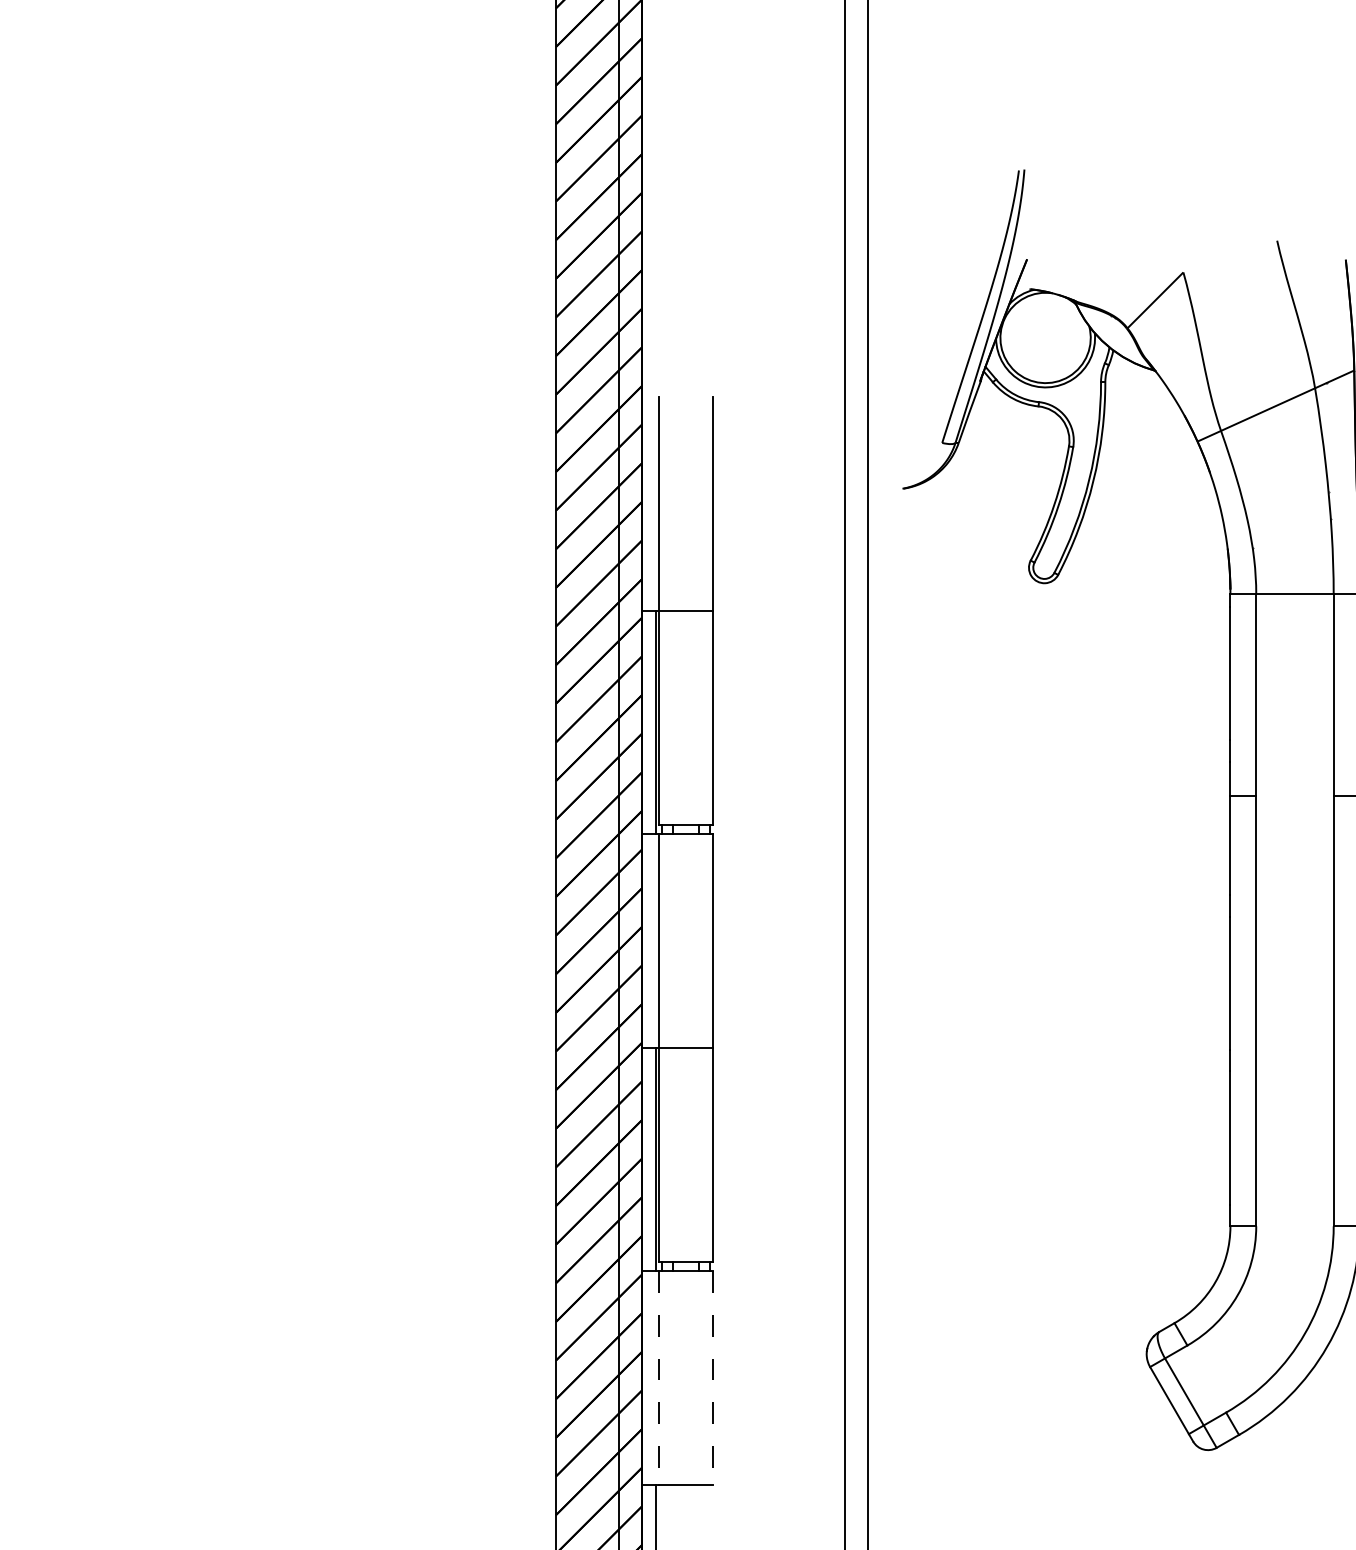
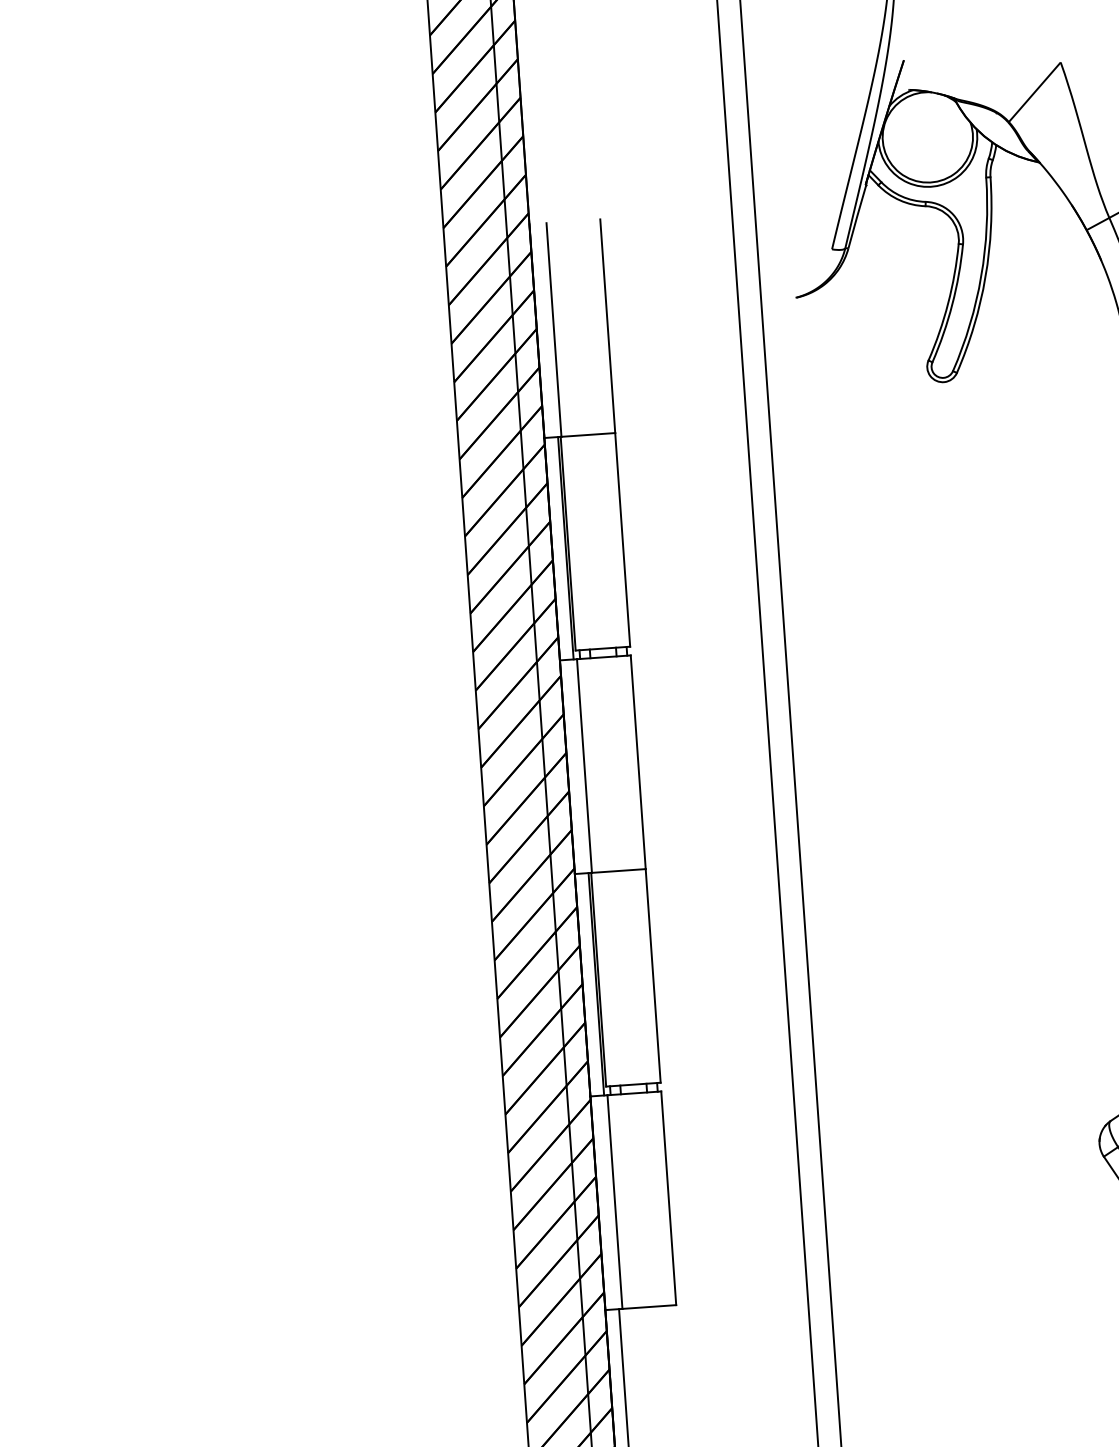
line: (659, 1378) -> (615, 1202), dashed -> solid
line: (713, 1378) -> (669, 1198), dashed -> solid

